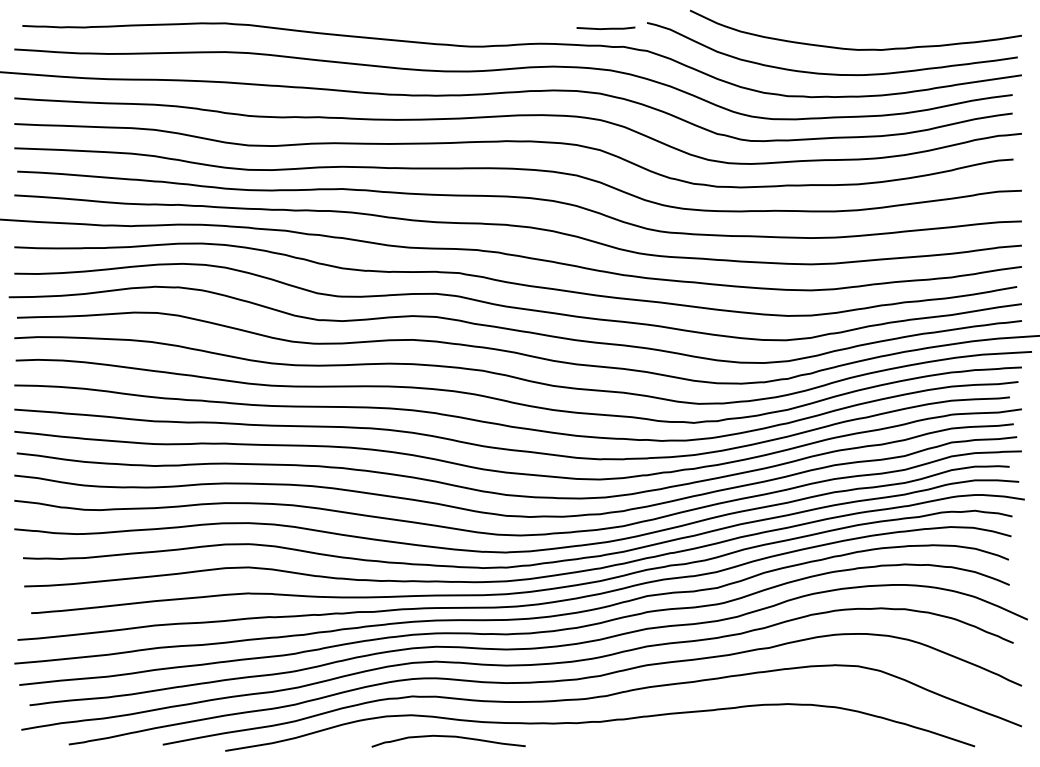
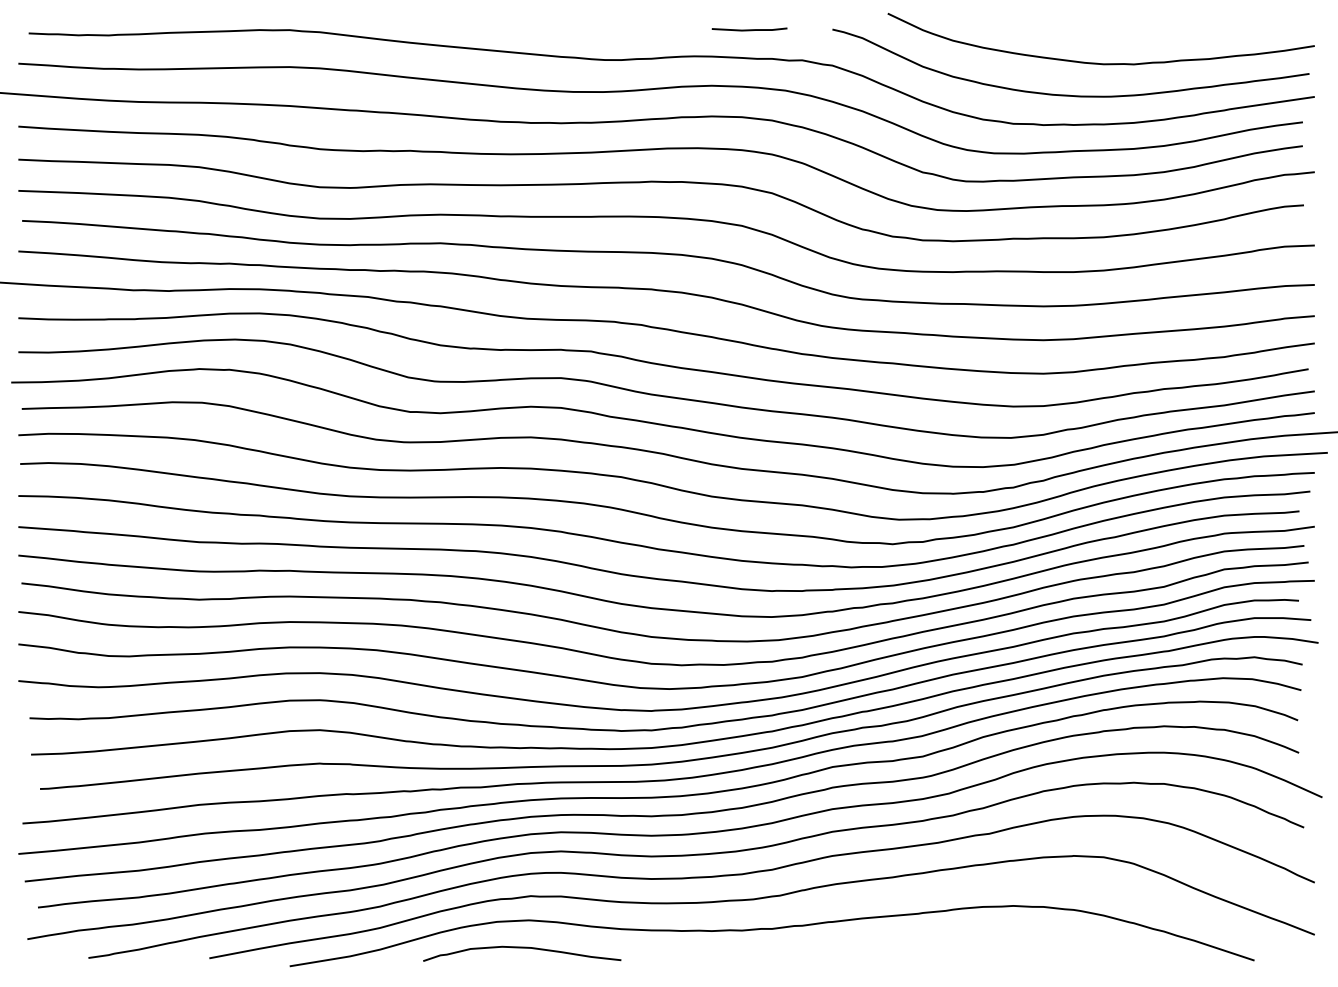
line: (605, 28) -> (749, 29), moved
curve: (448, 737) -> (522, 948), moved

